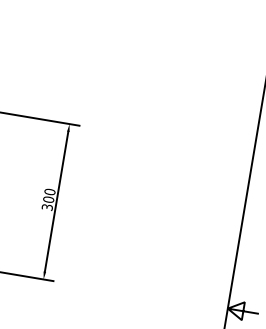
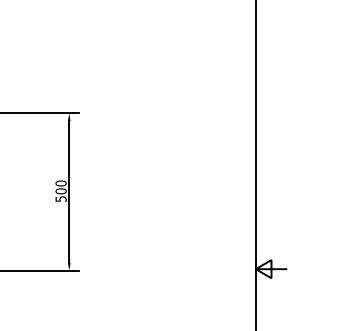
text: (46, 206) -> (60, 198), 300 -> 500

